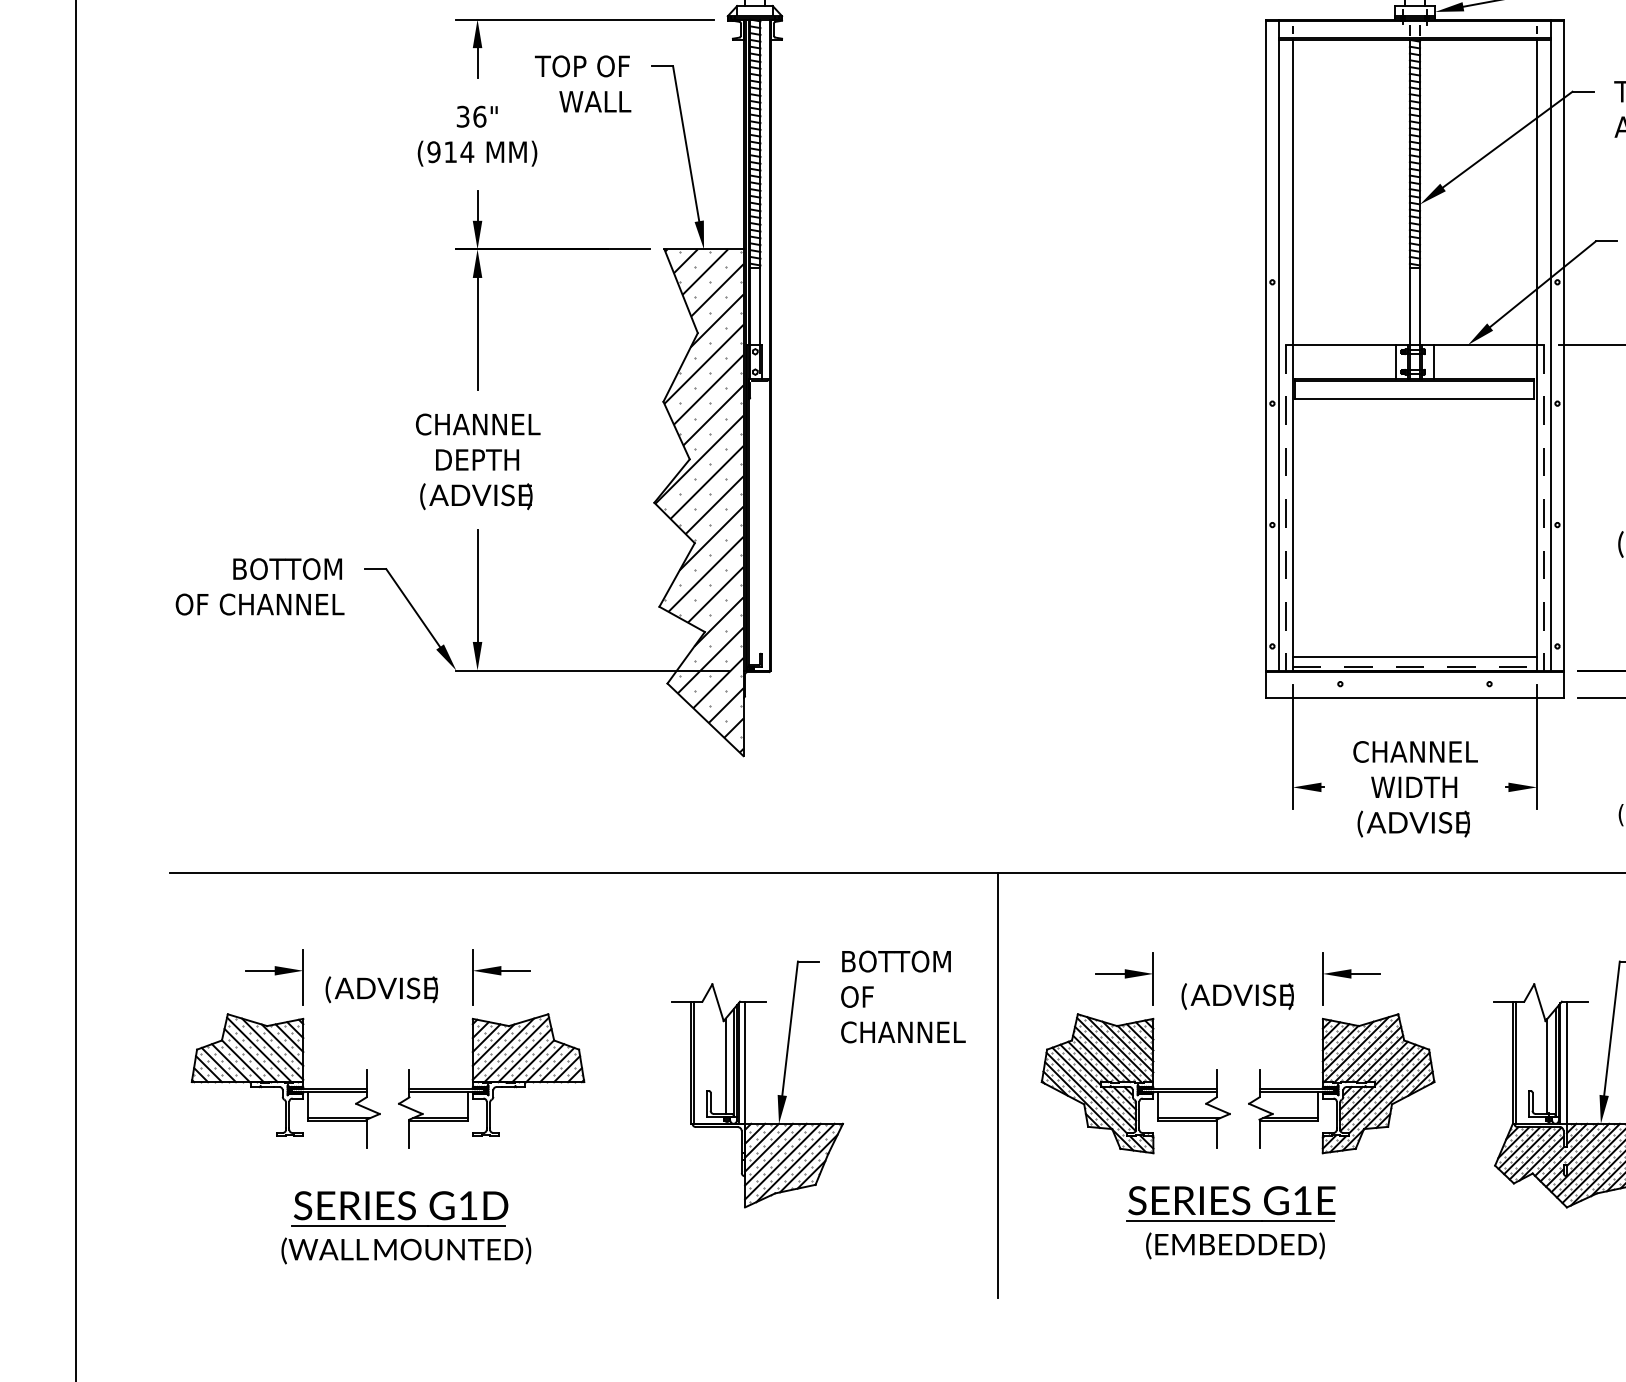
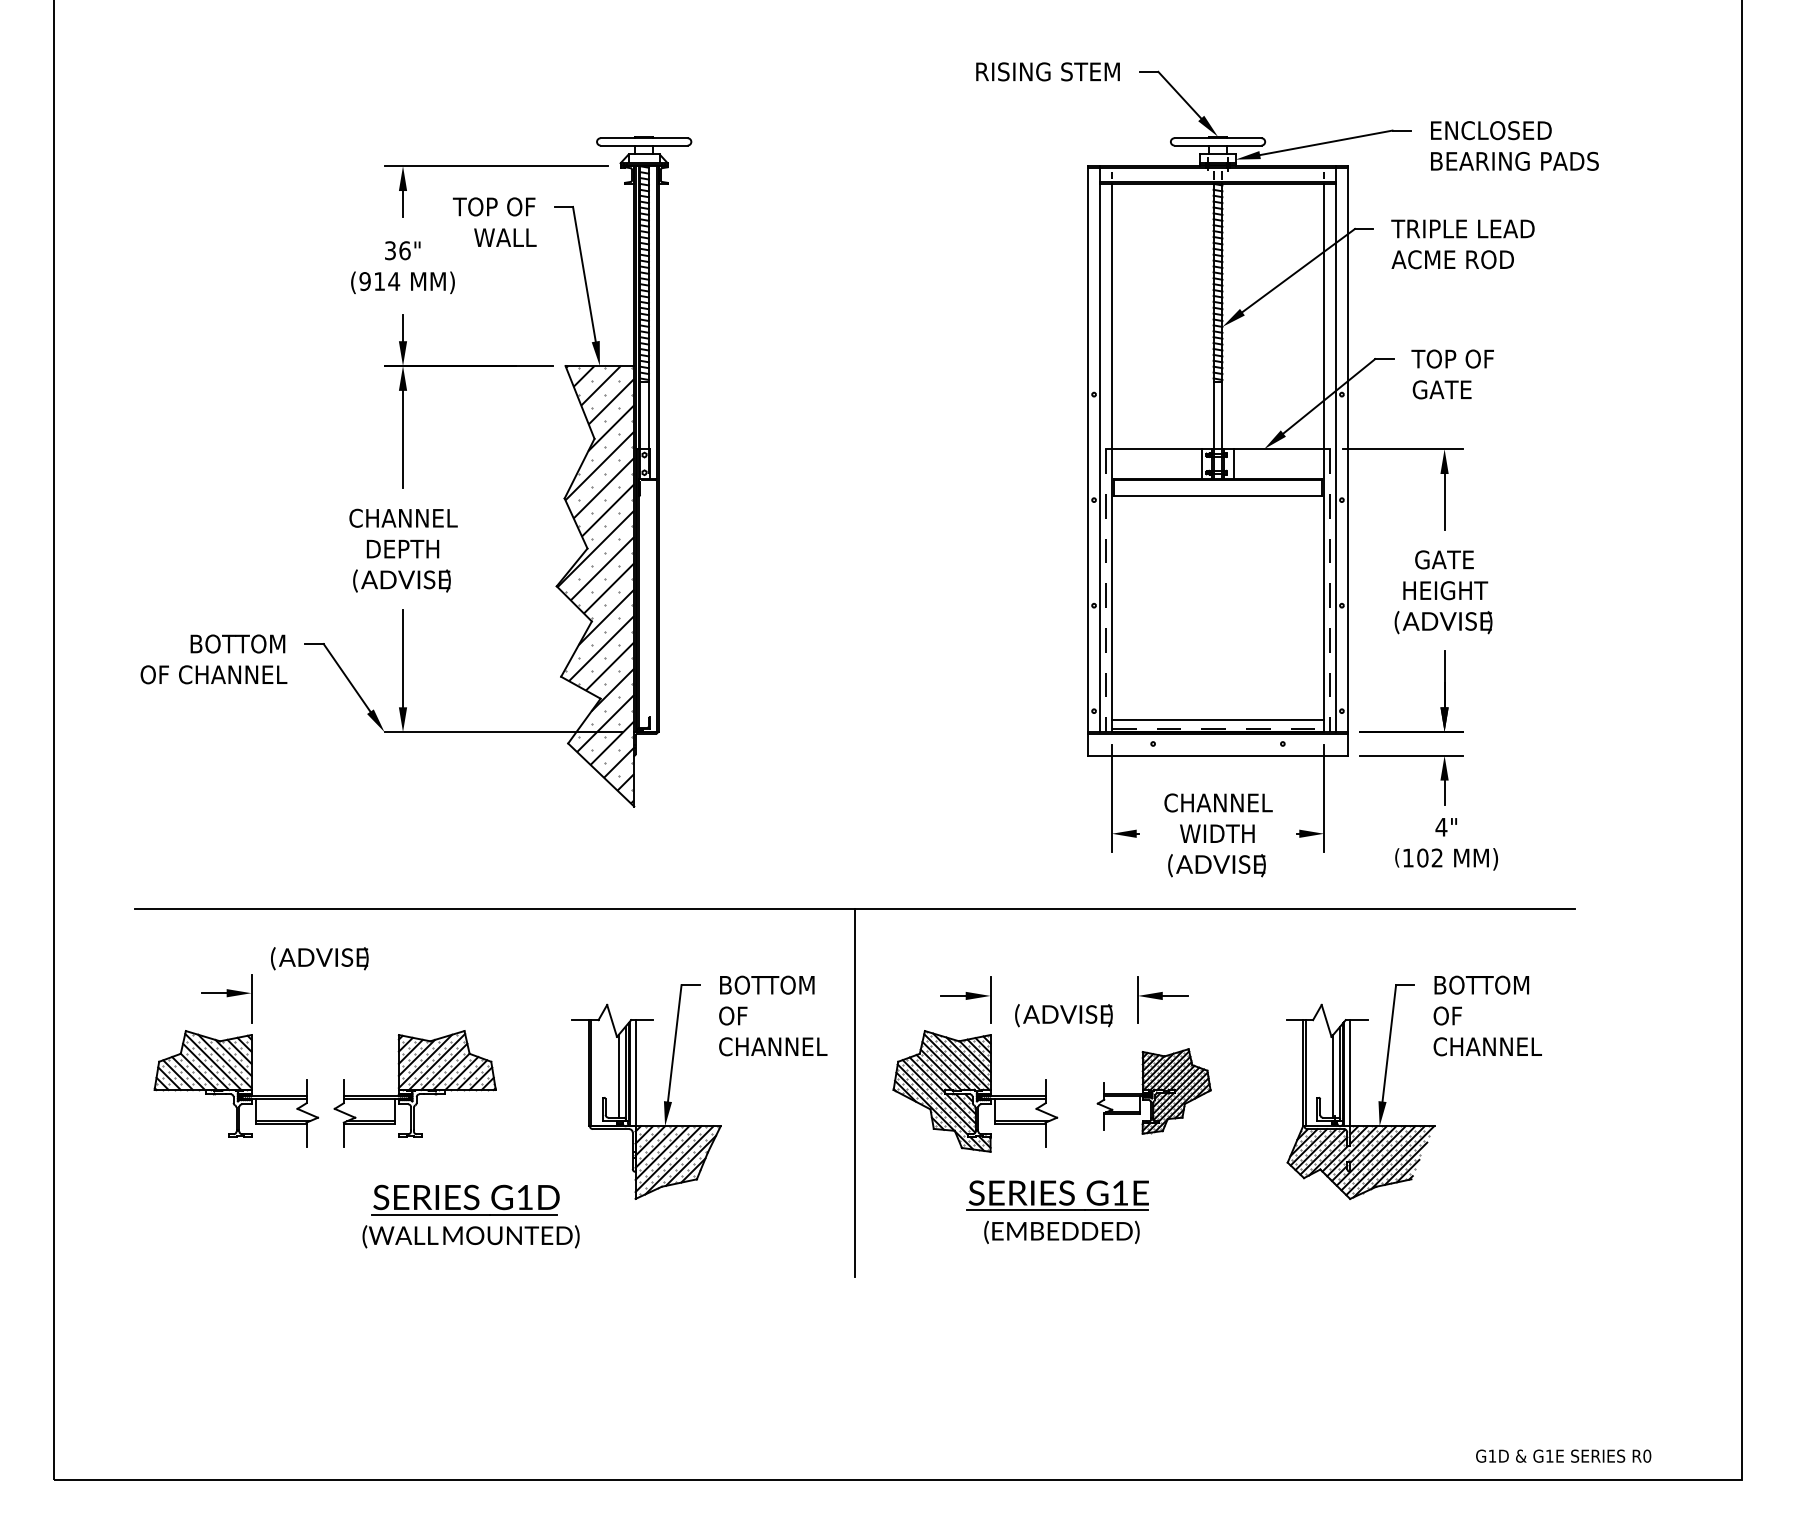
part: (501, 976) -> (423, 998), removed
text: (381, 989) -> (319, 958), moved
part: (1340, 1083) -> (1153, 1091), size x0.7
part: (405, 1227) -> (470, 1216), moved

